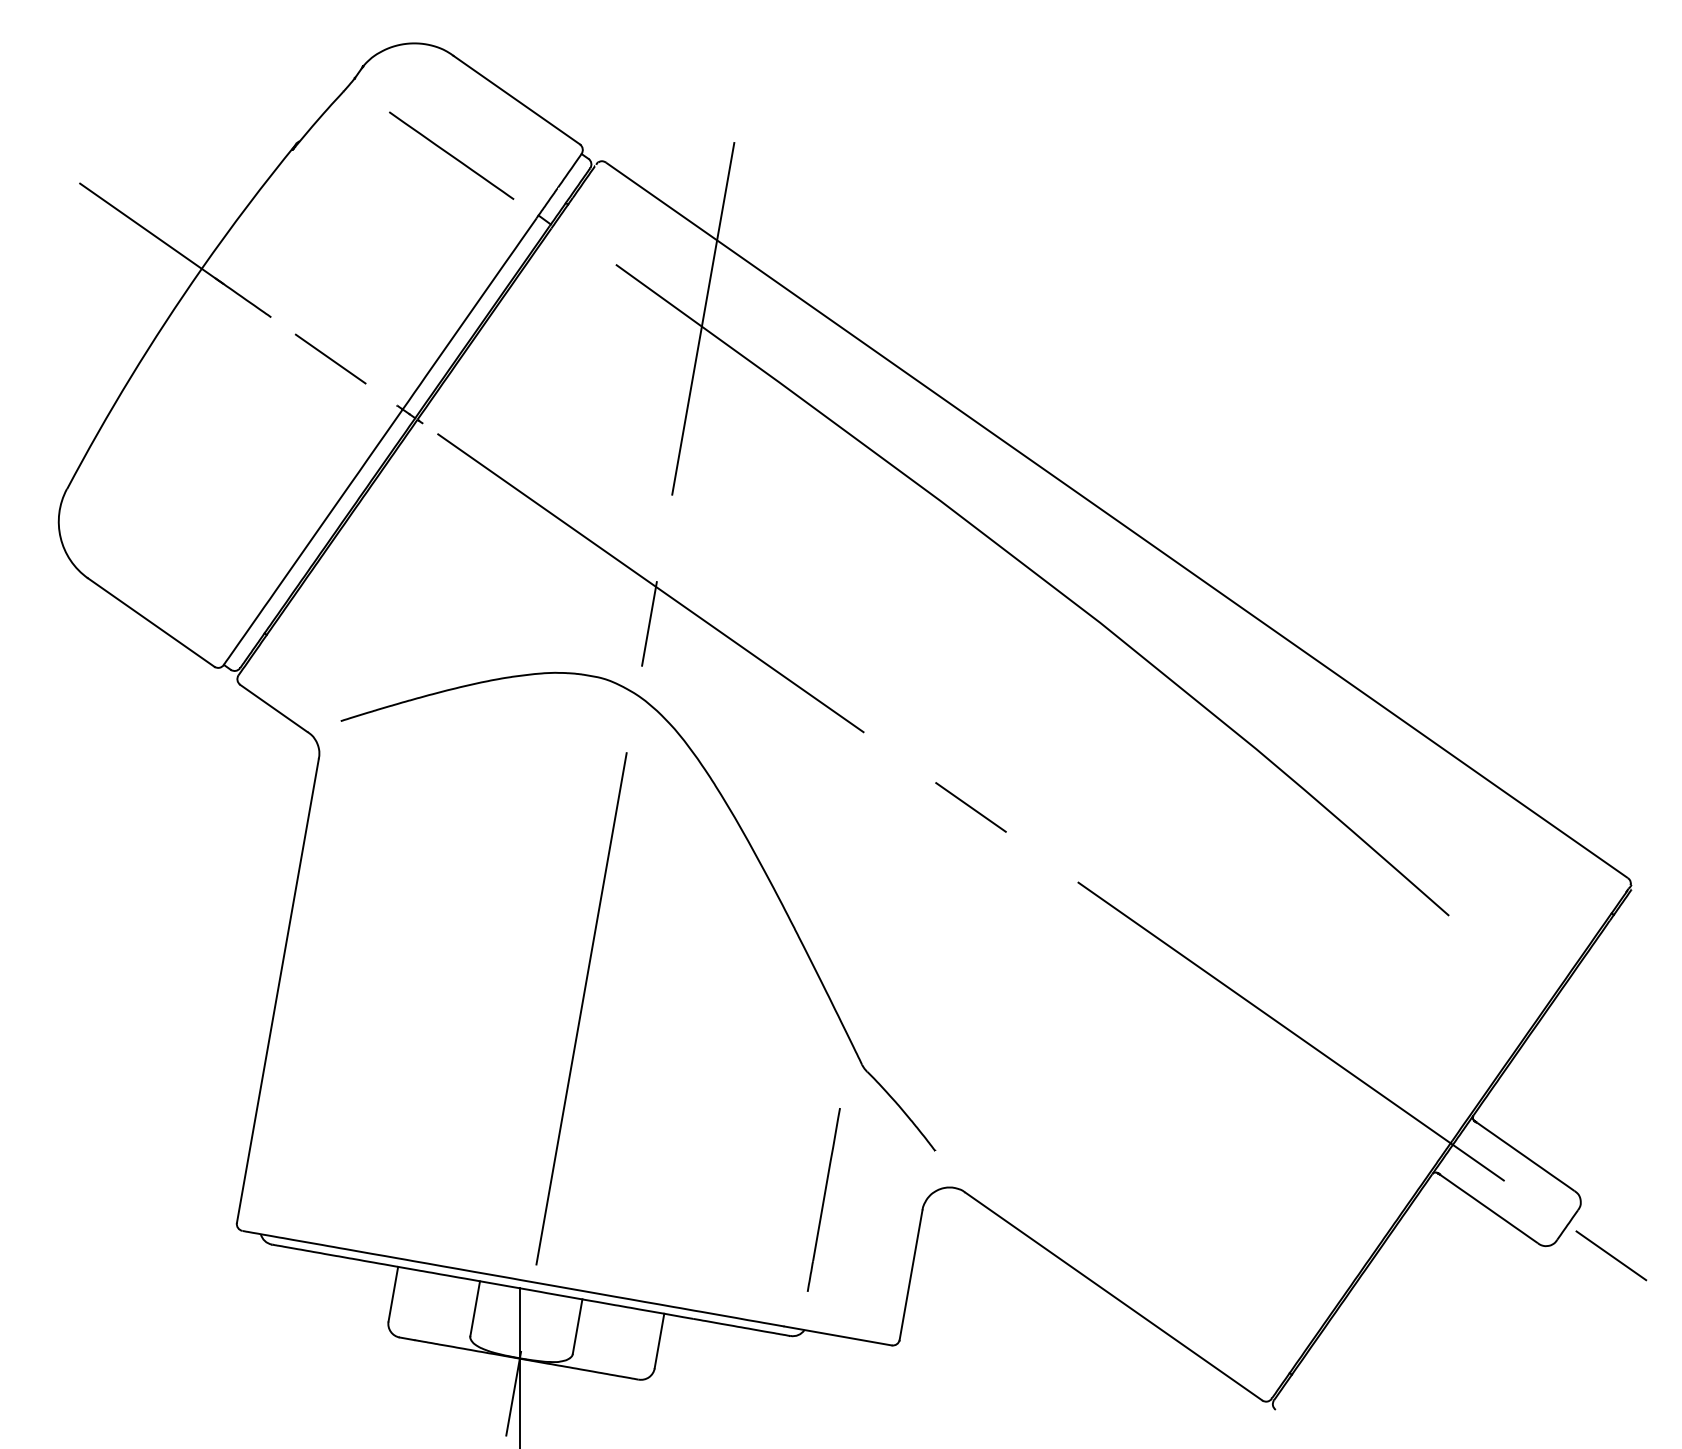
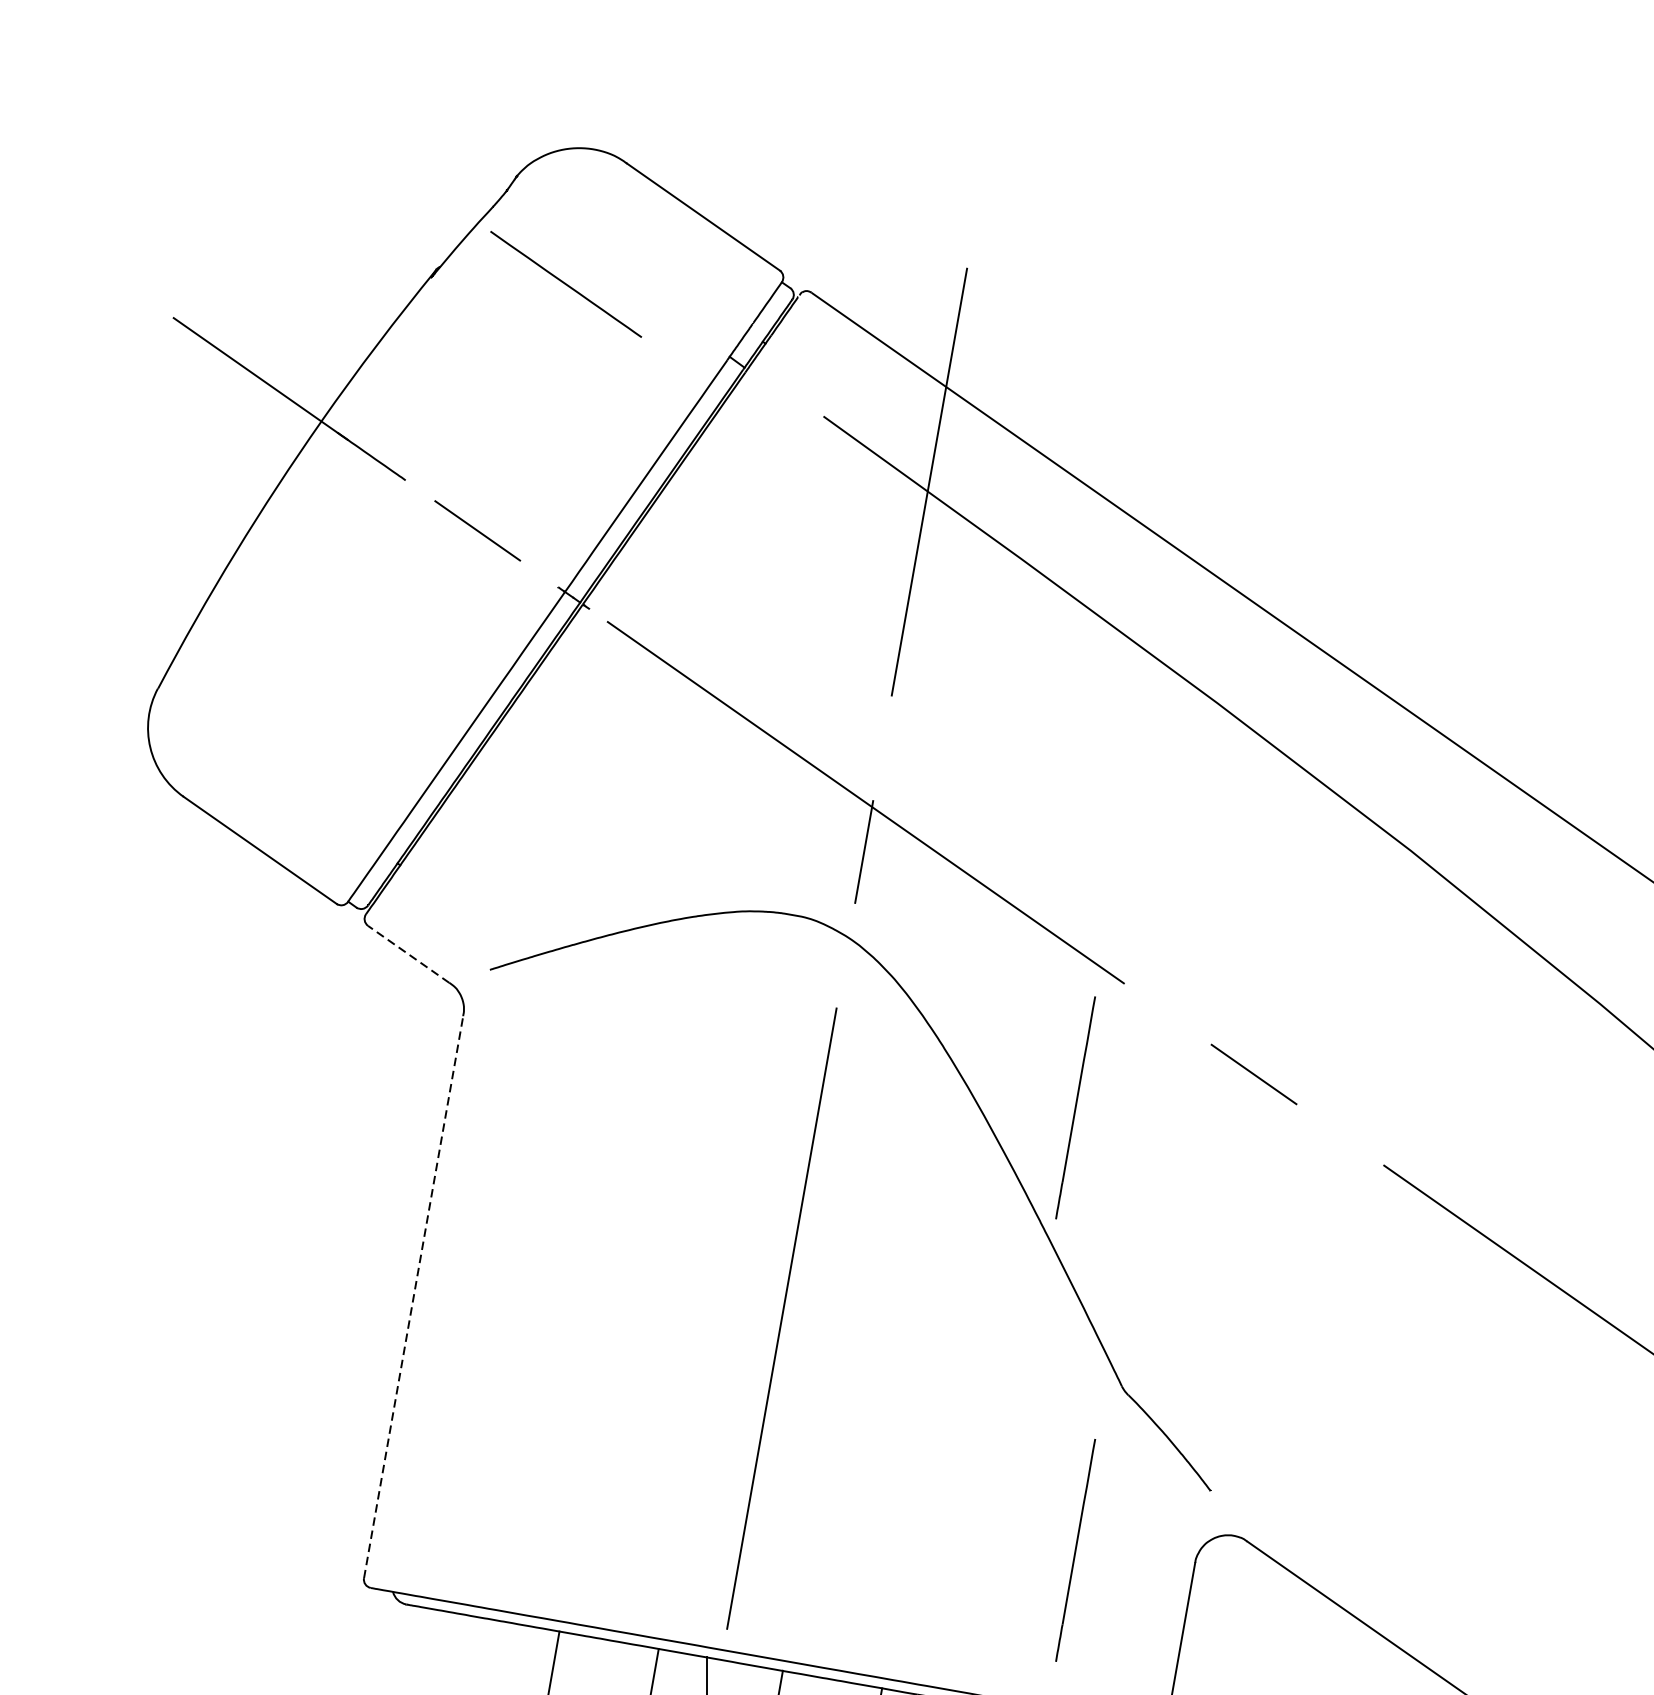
line: (451, 155) -> (565, 284), moved
line: (273, 708) -> (408, 954), solid -> dashed
line: (823, 834) -> (1075, 1107), added
line: (277, 991) -> (413, 1297), solid -> dashed

